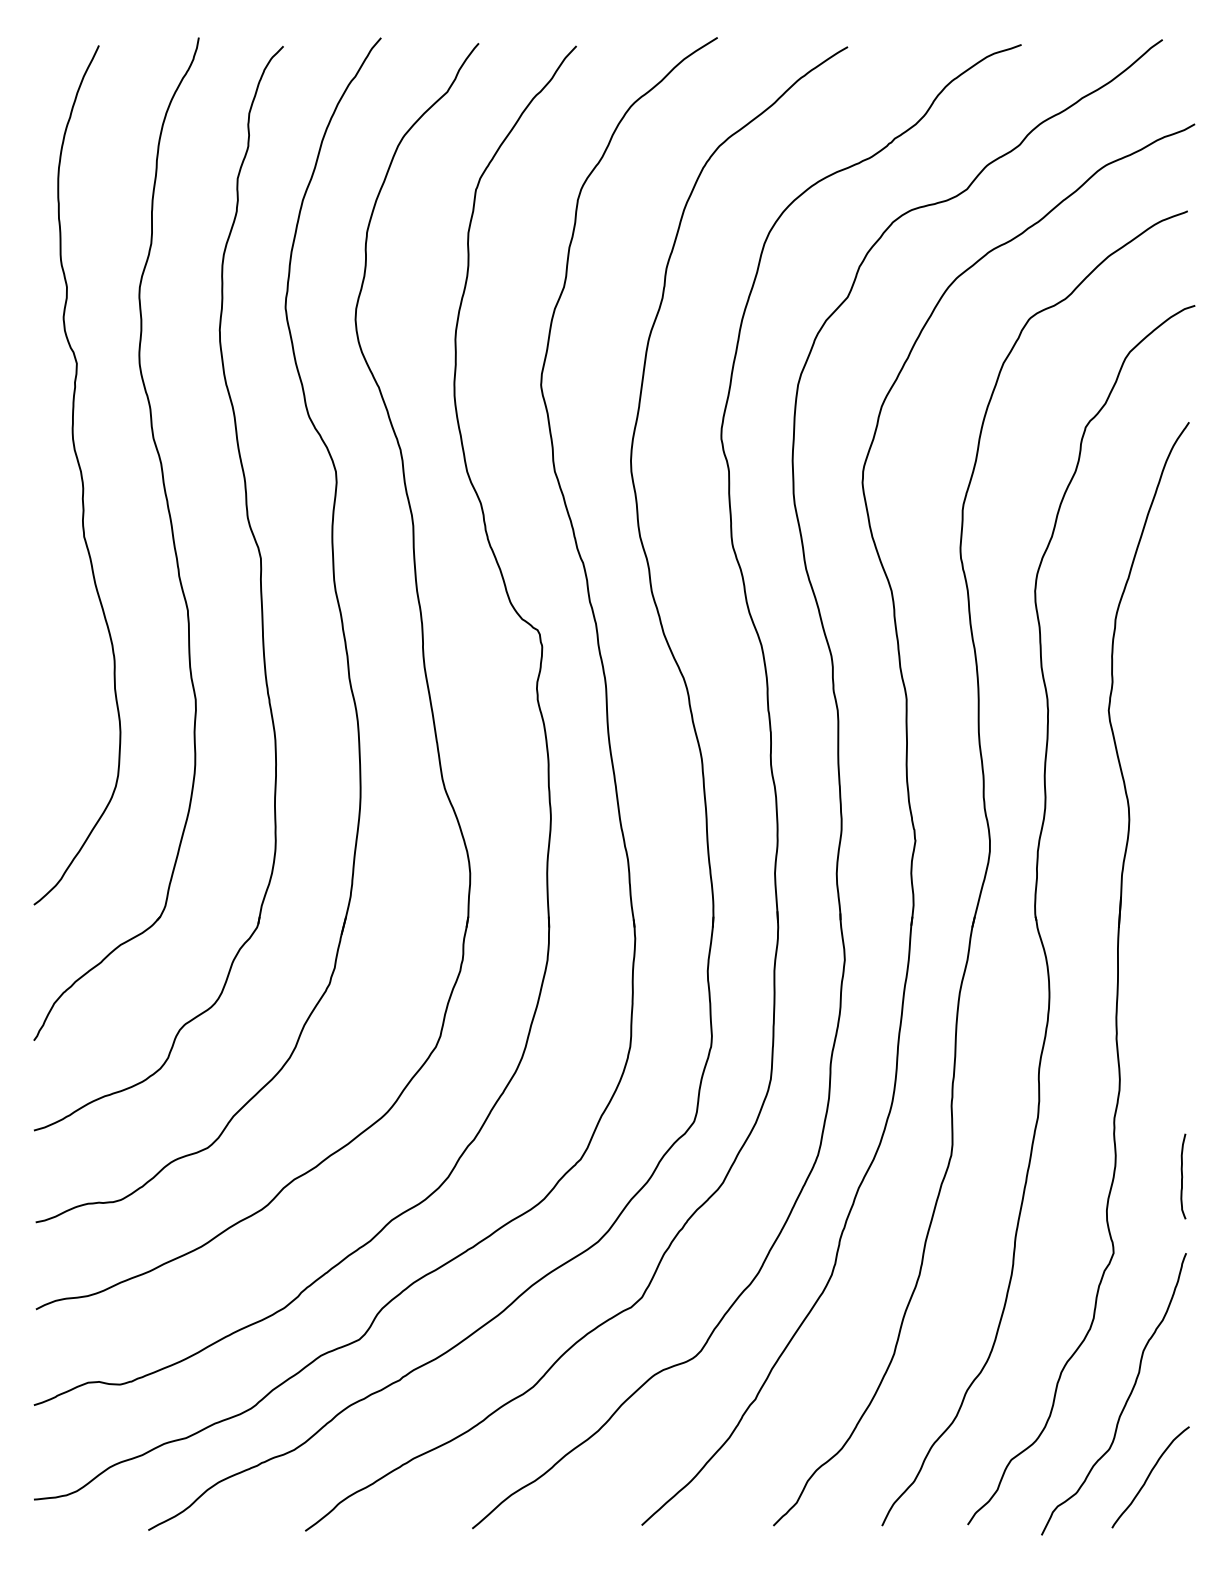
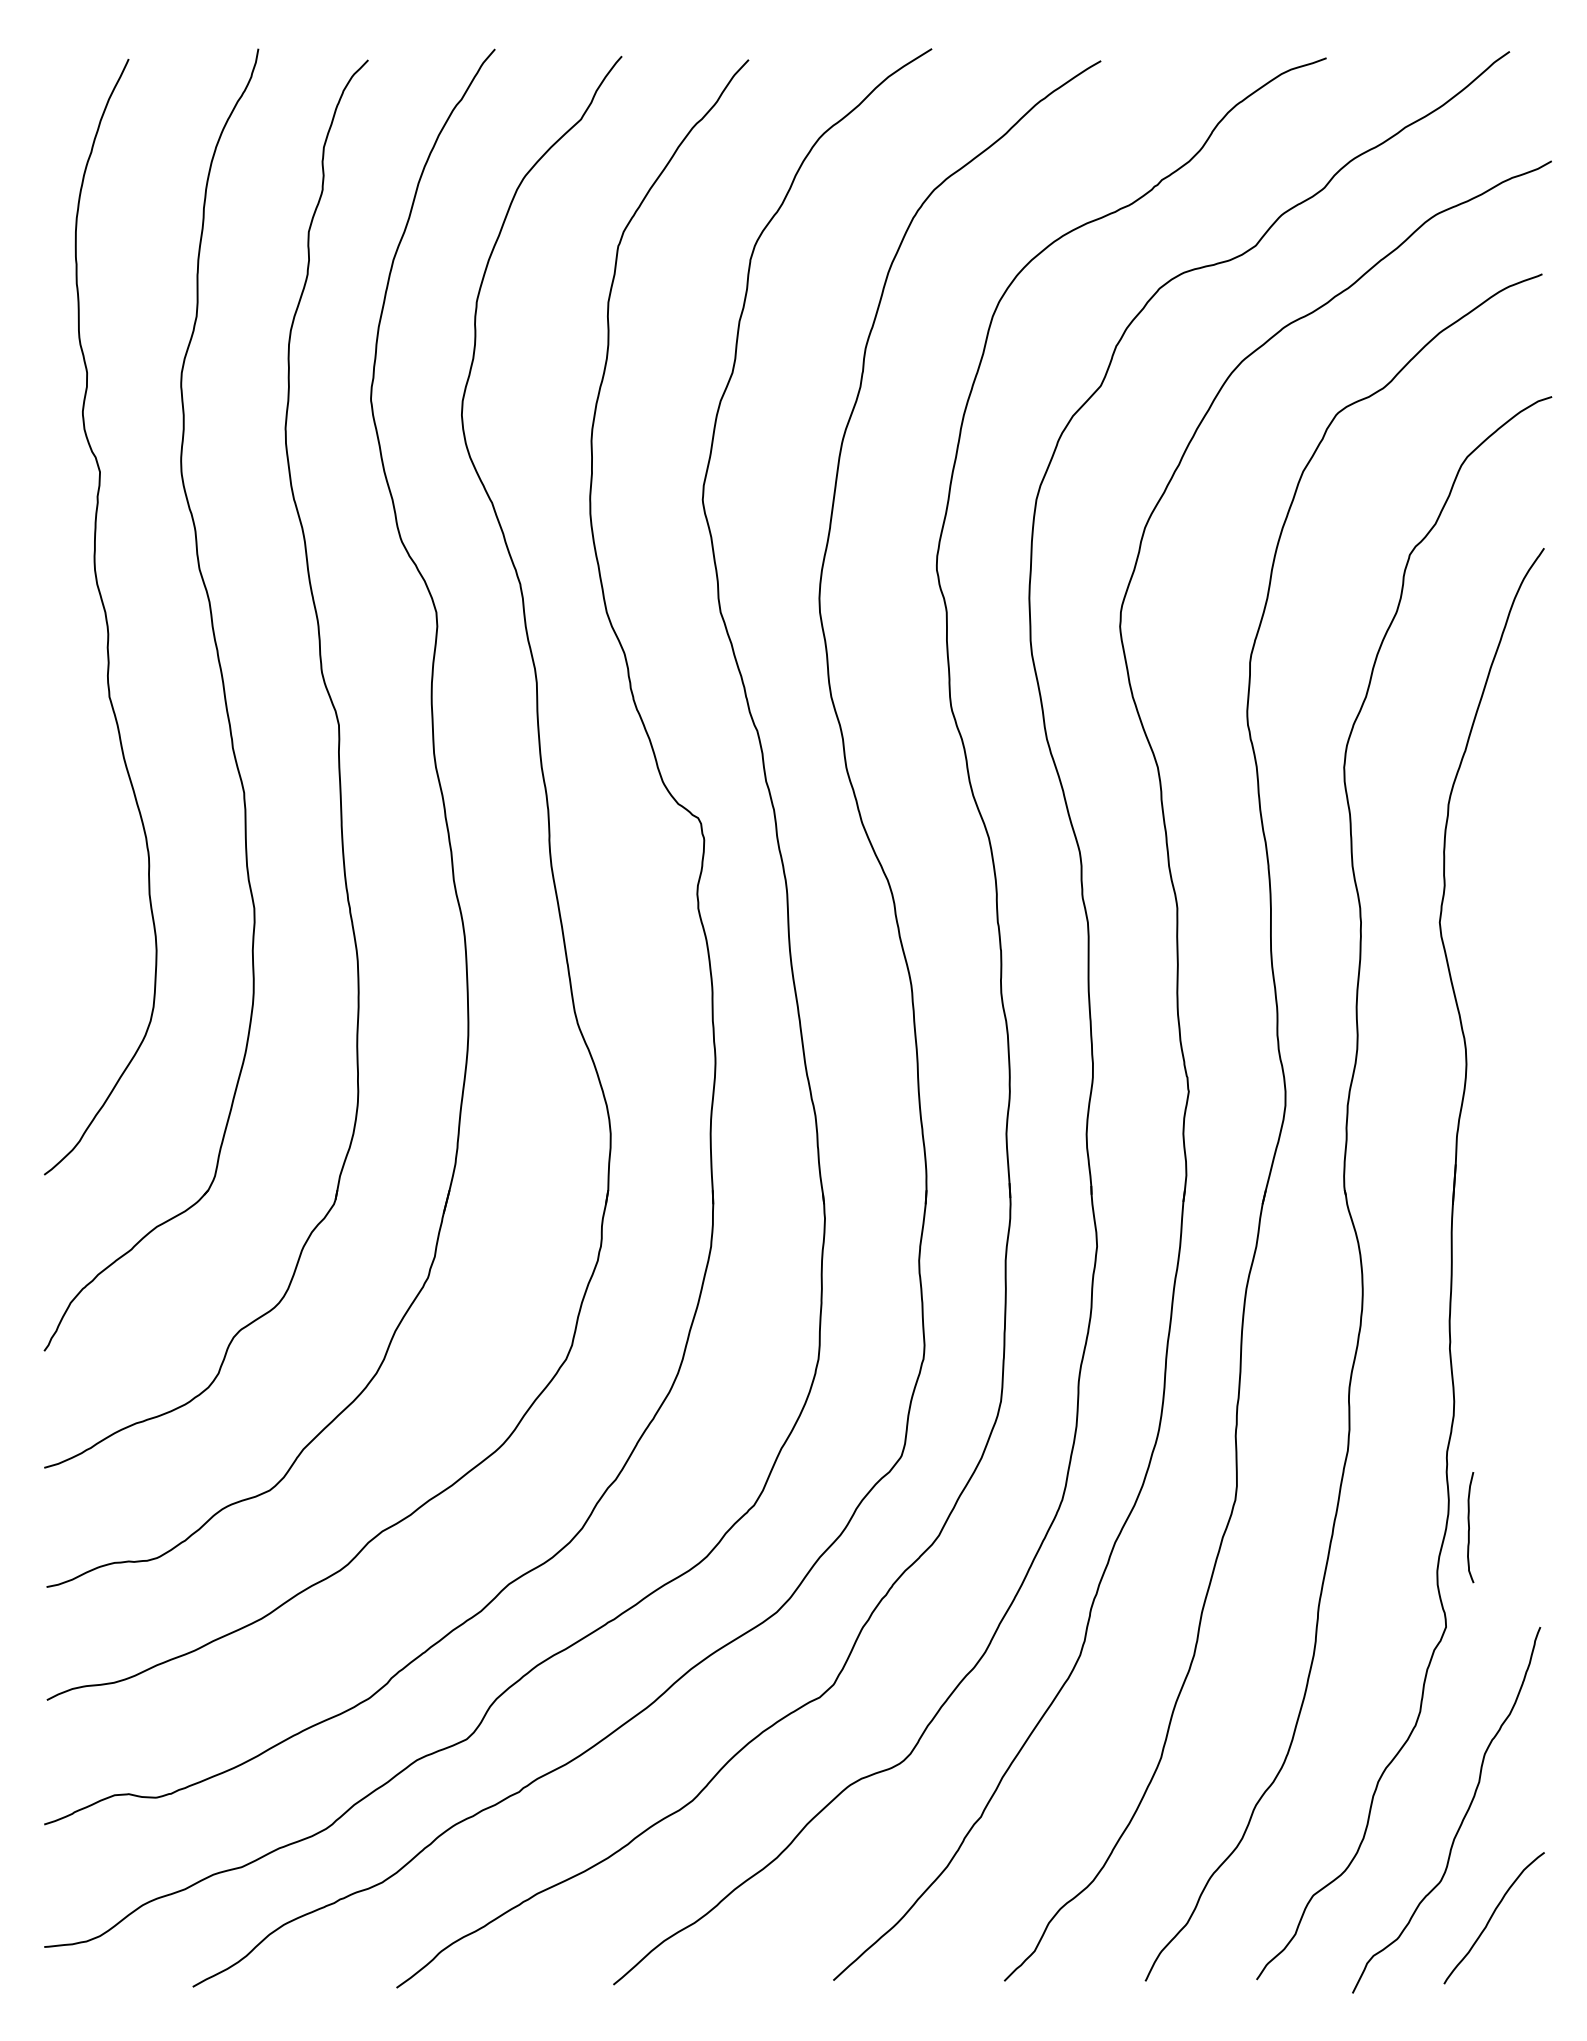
curve: (1182, 1176) -> (1469, 1527), moved

